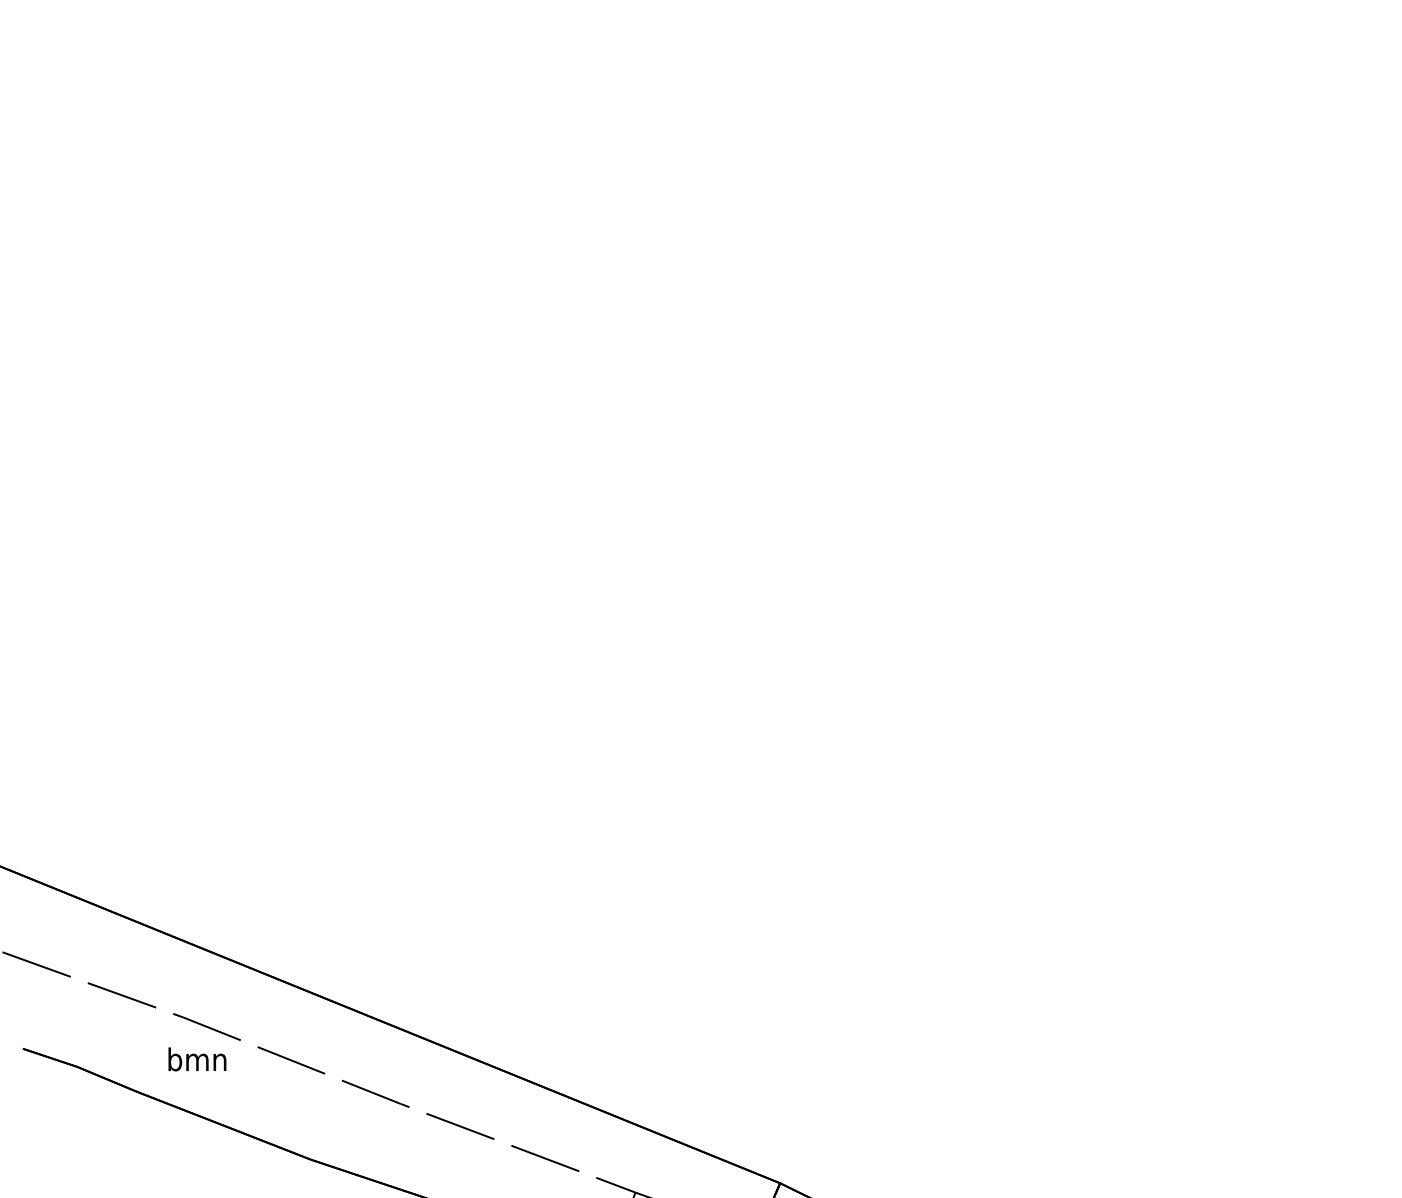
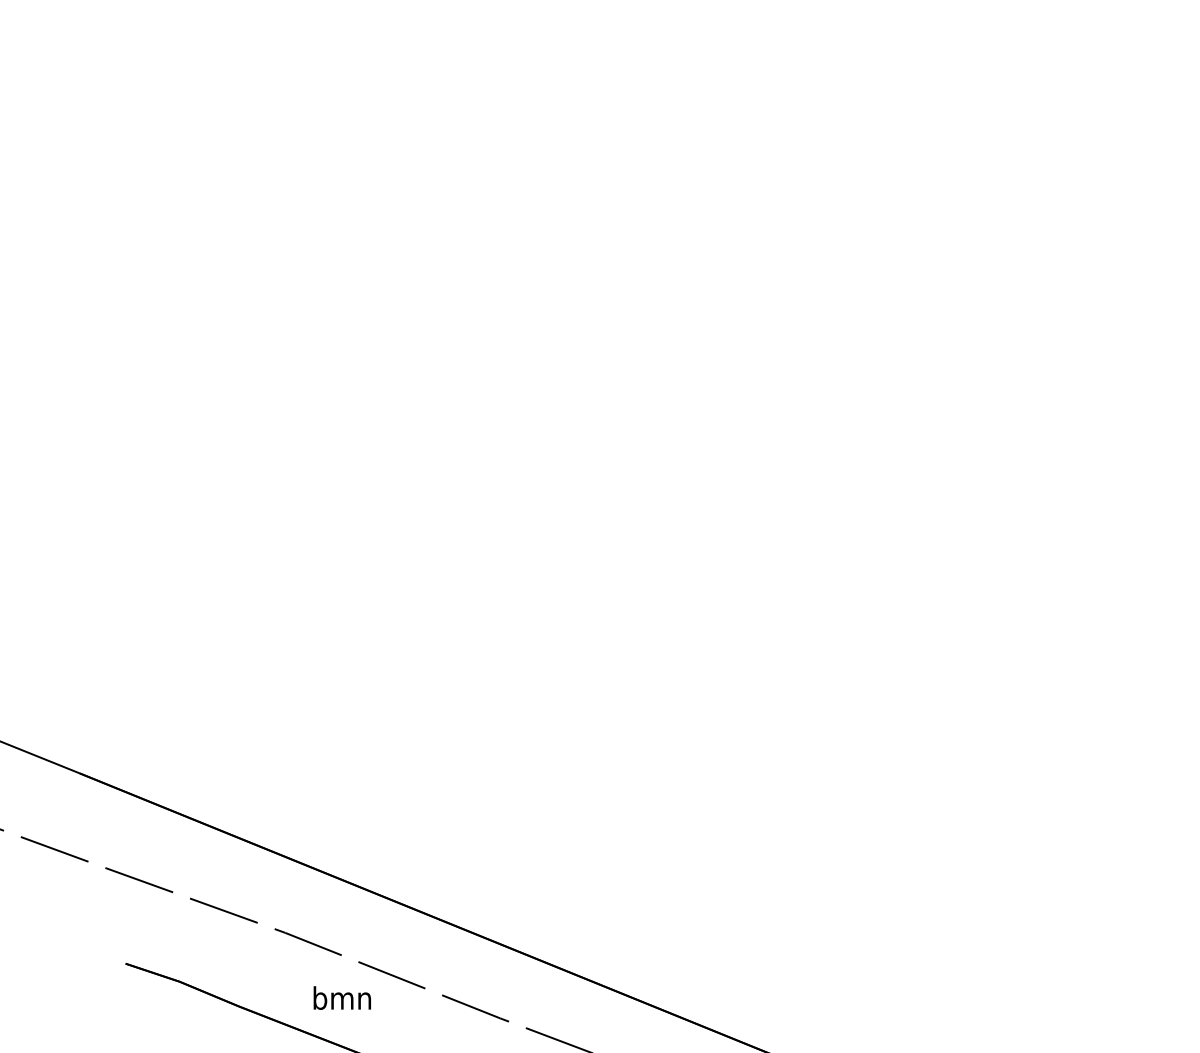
text: (197, 1059) -> (342, 998), moved

